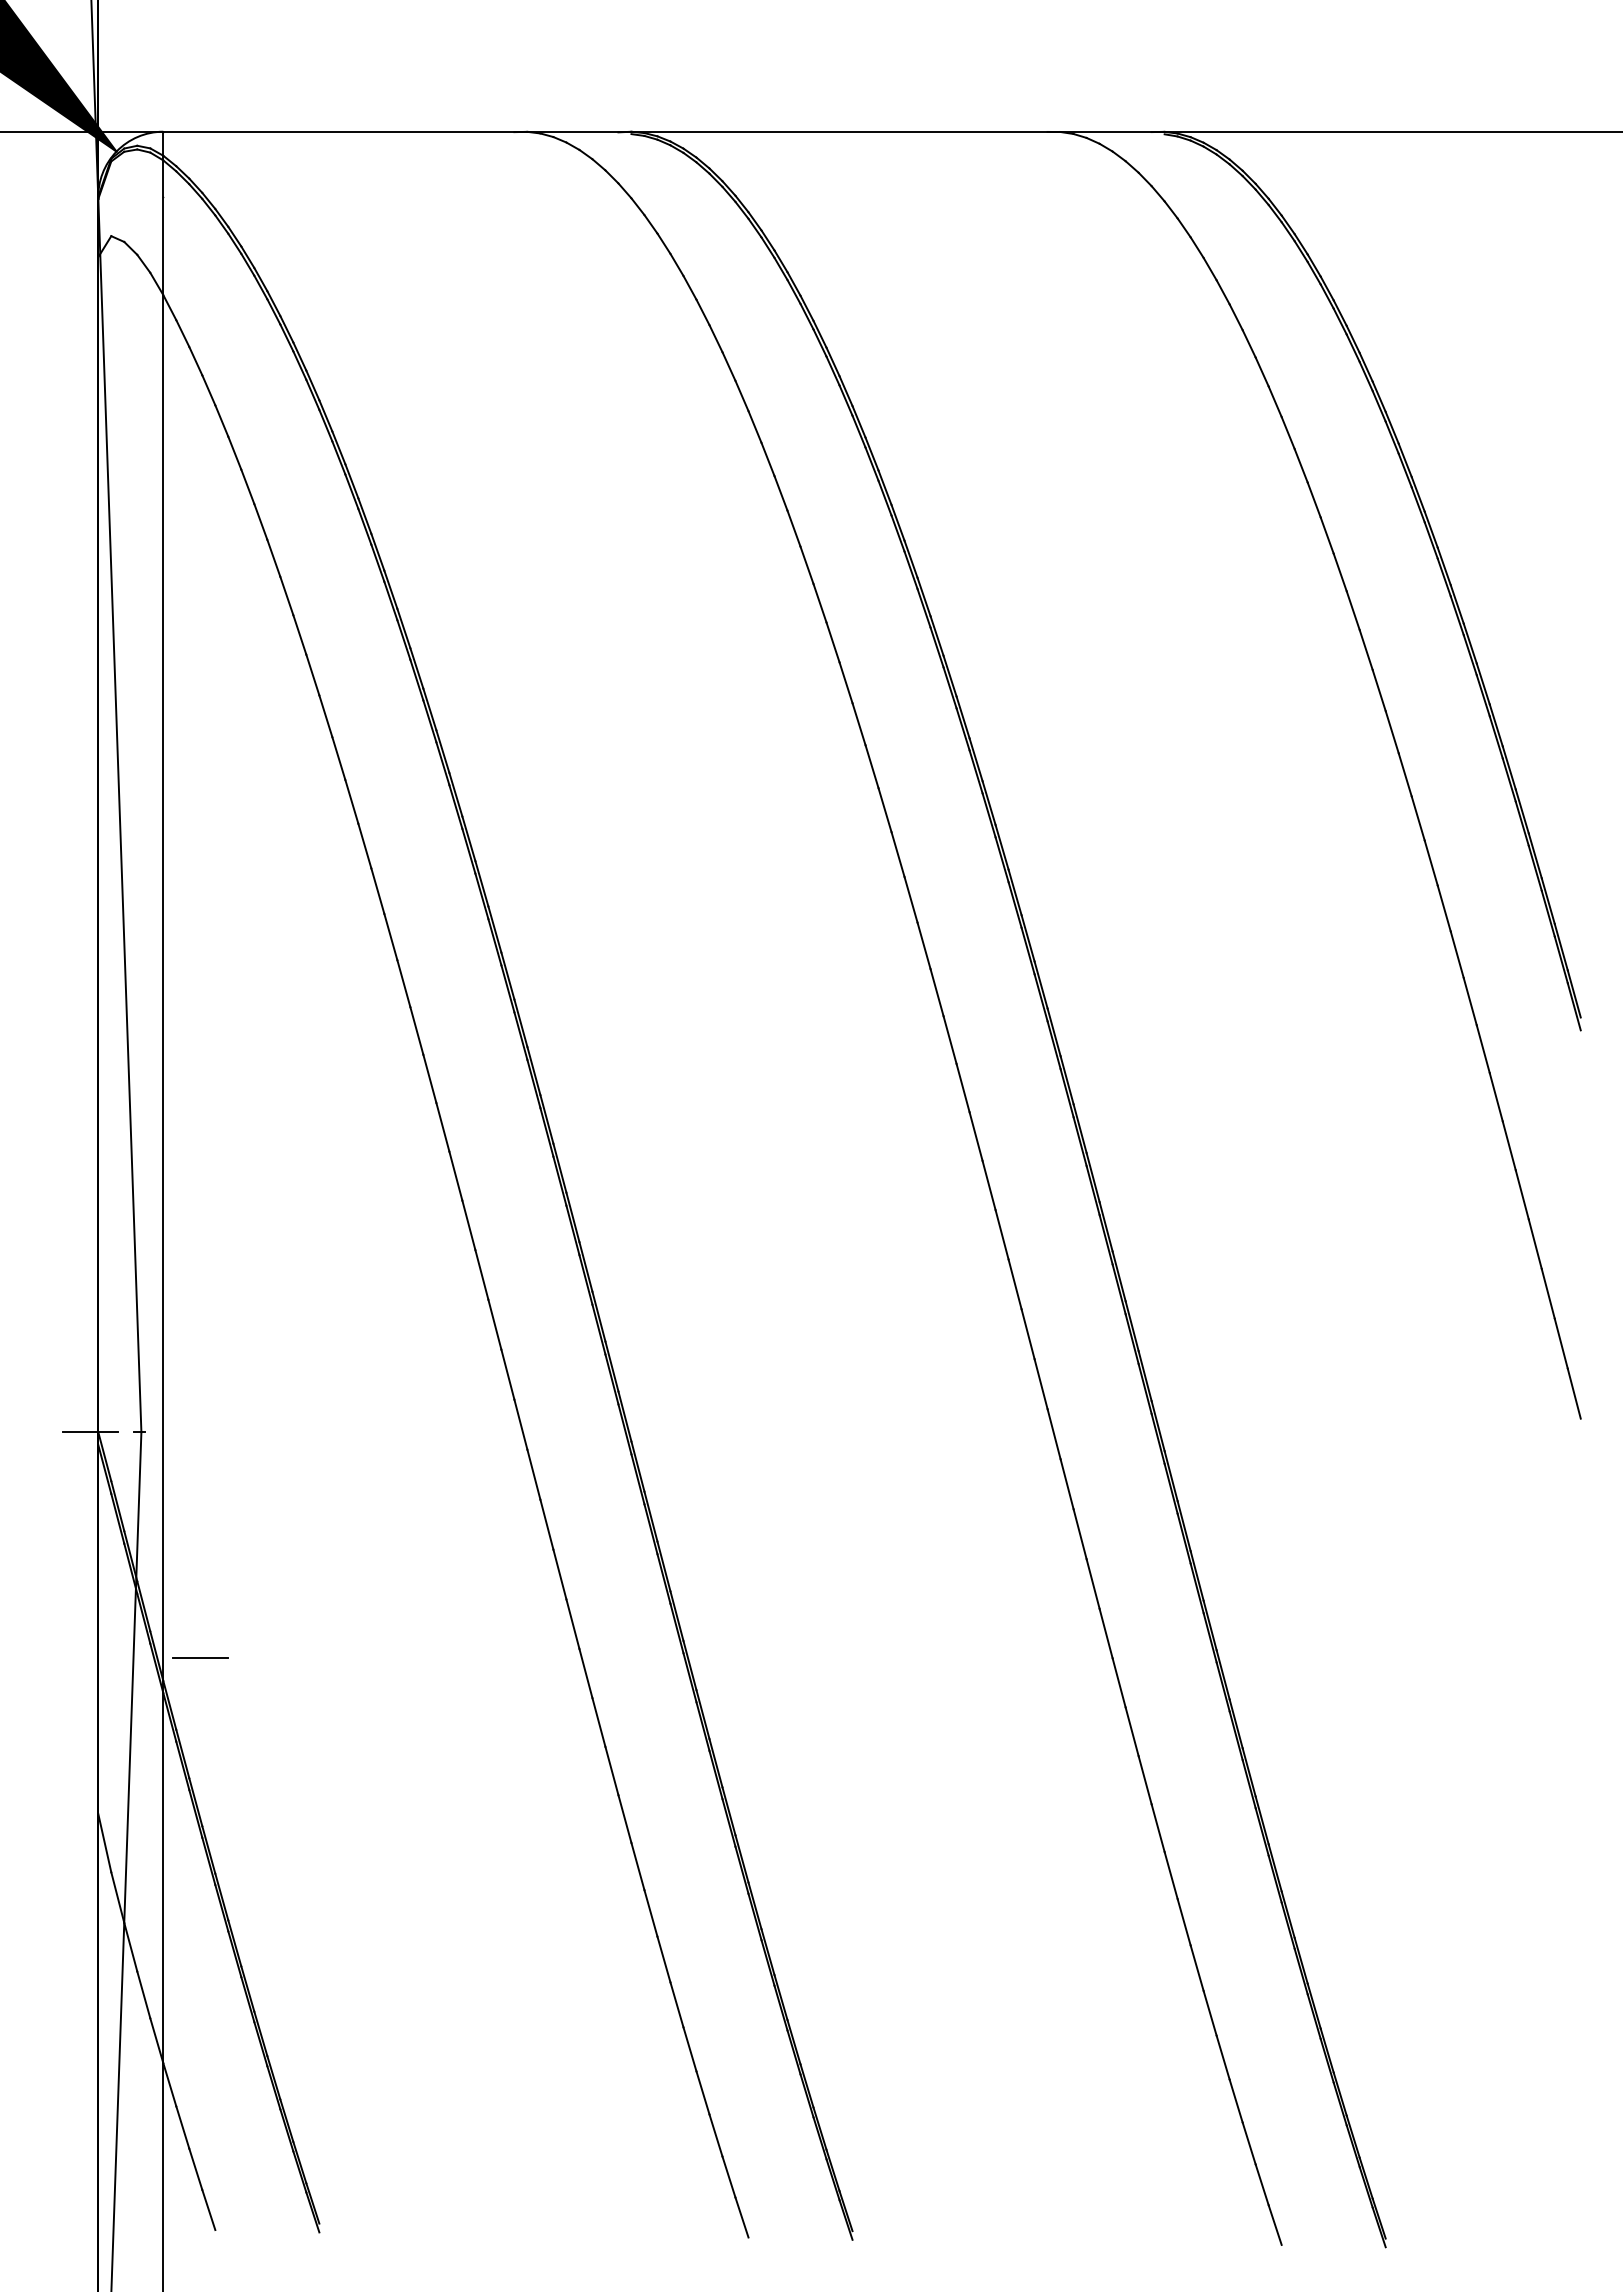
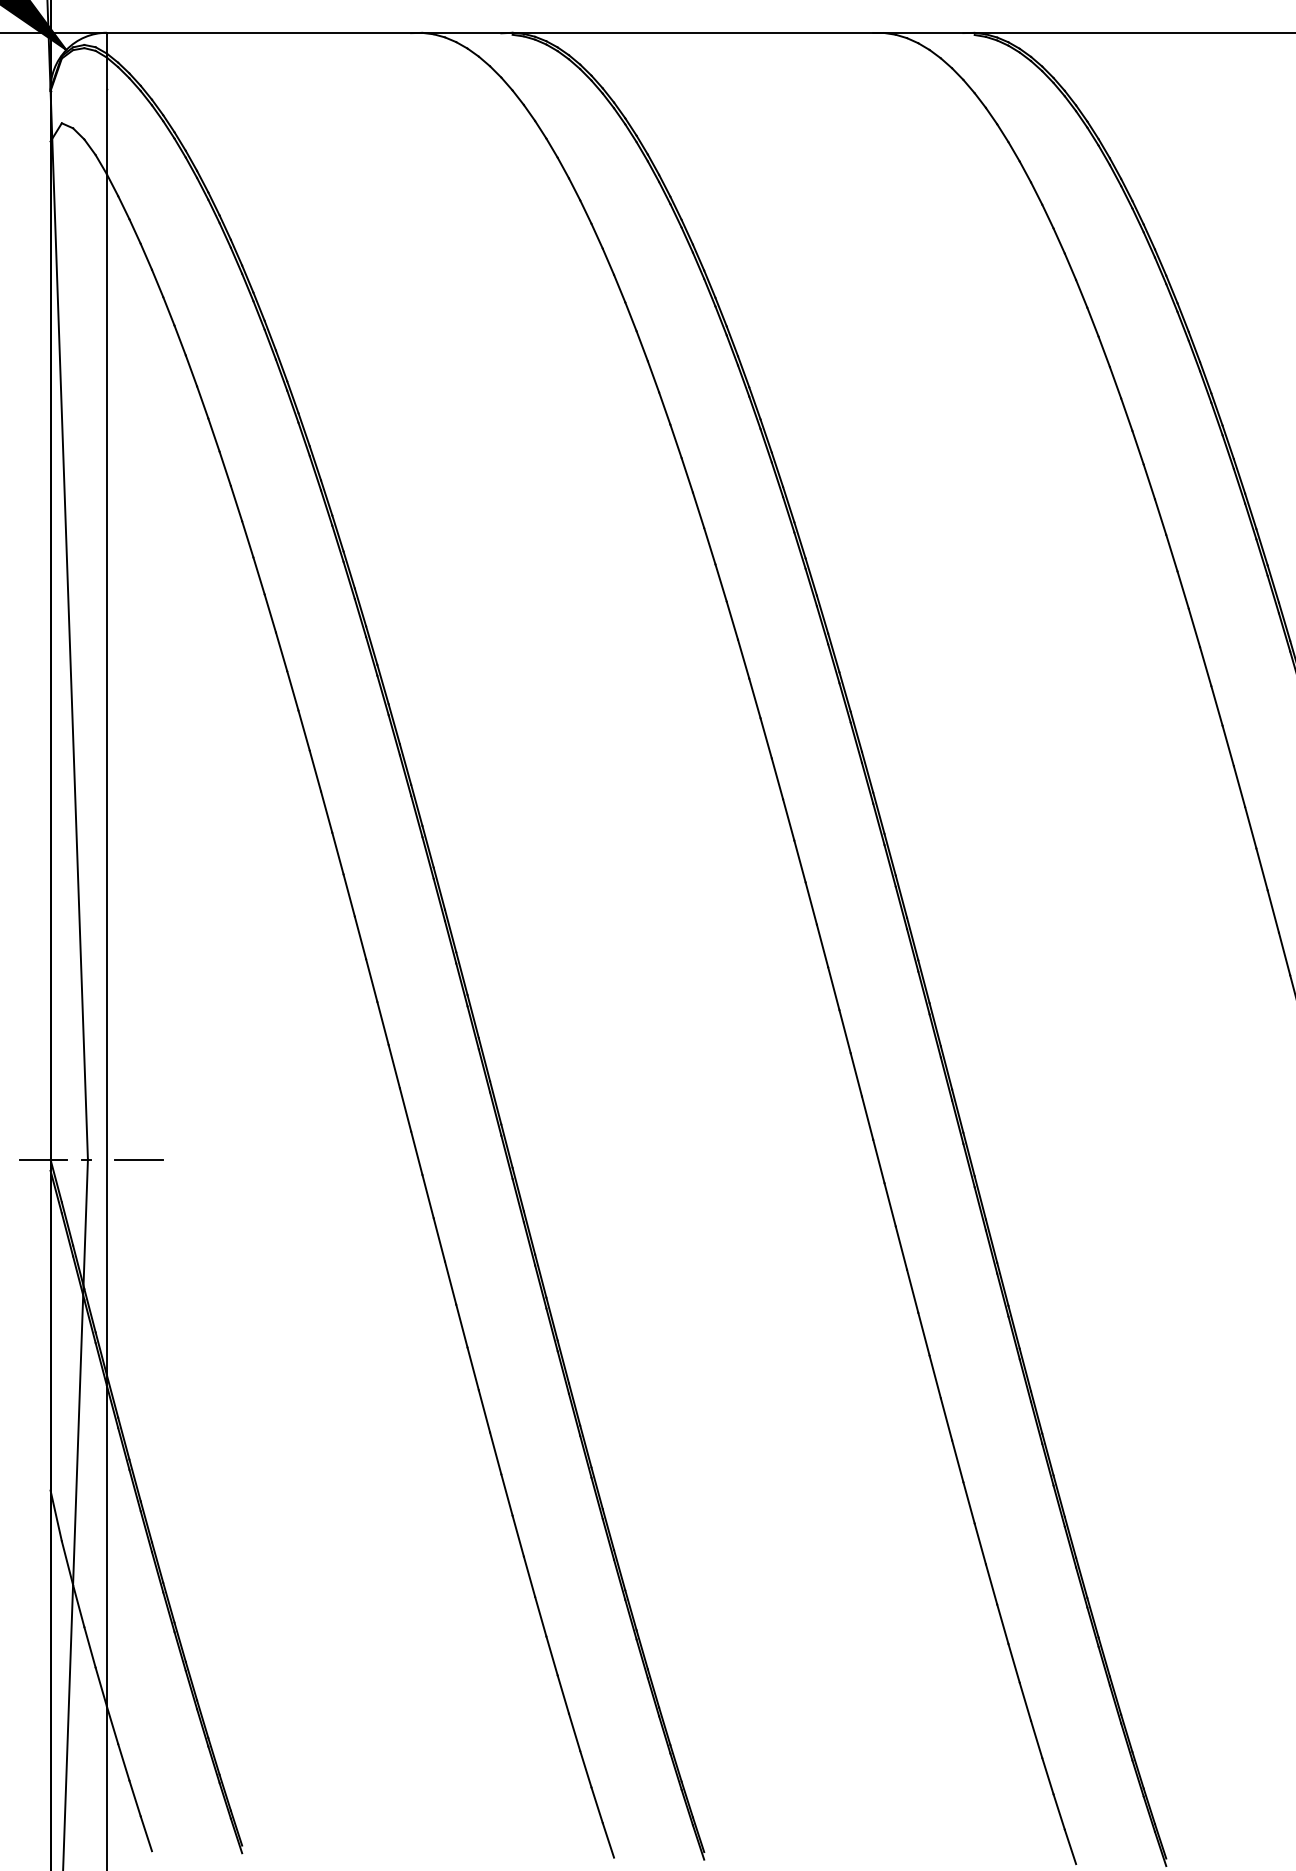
line: (200, 1657) -> (139, 1159), moved

